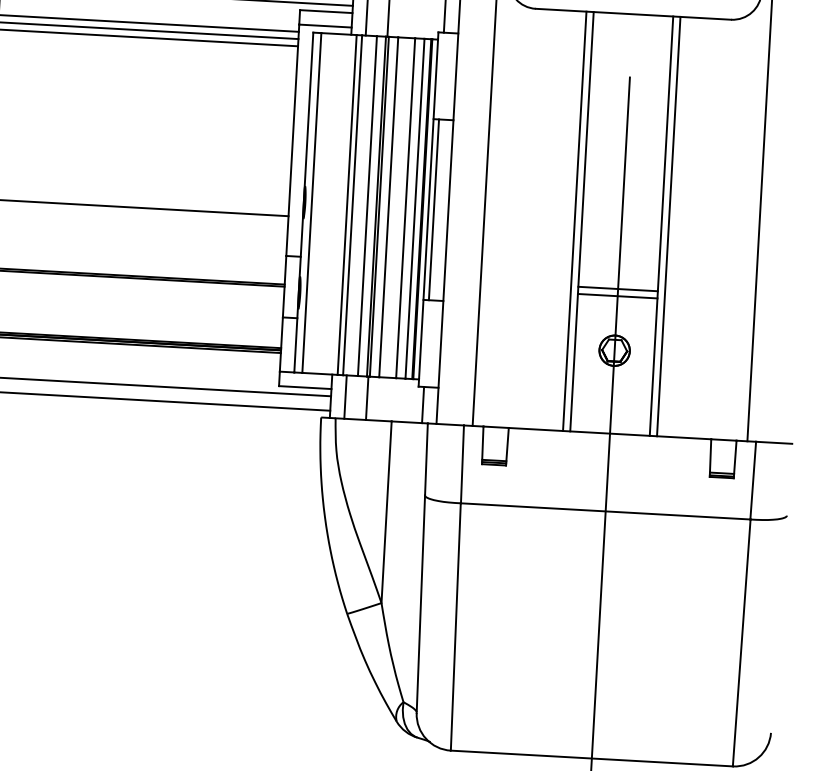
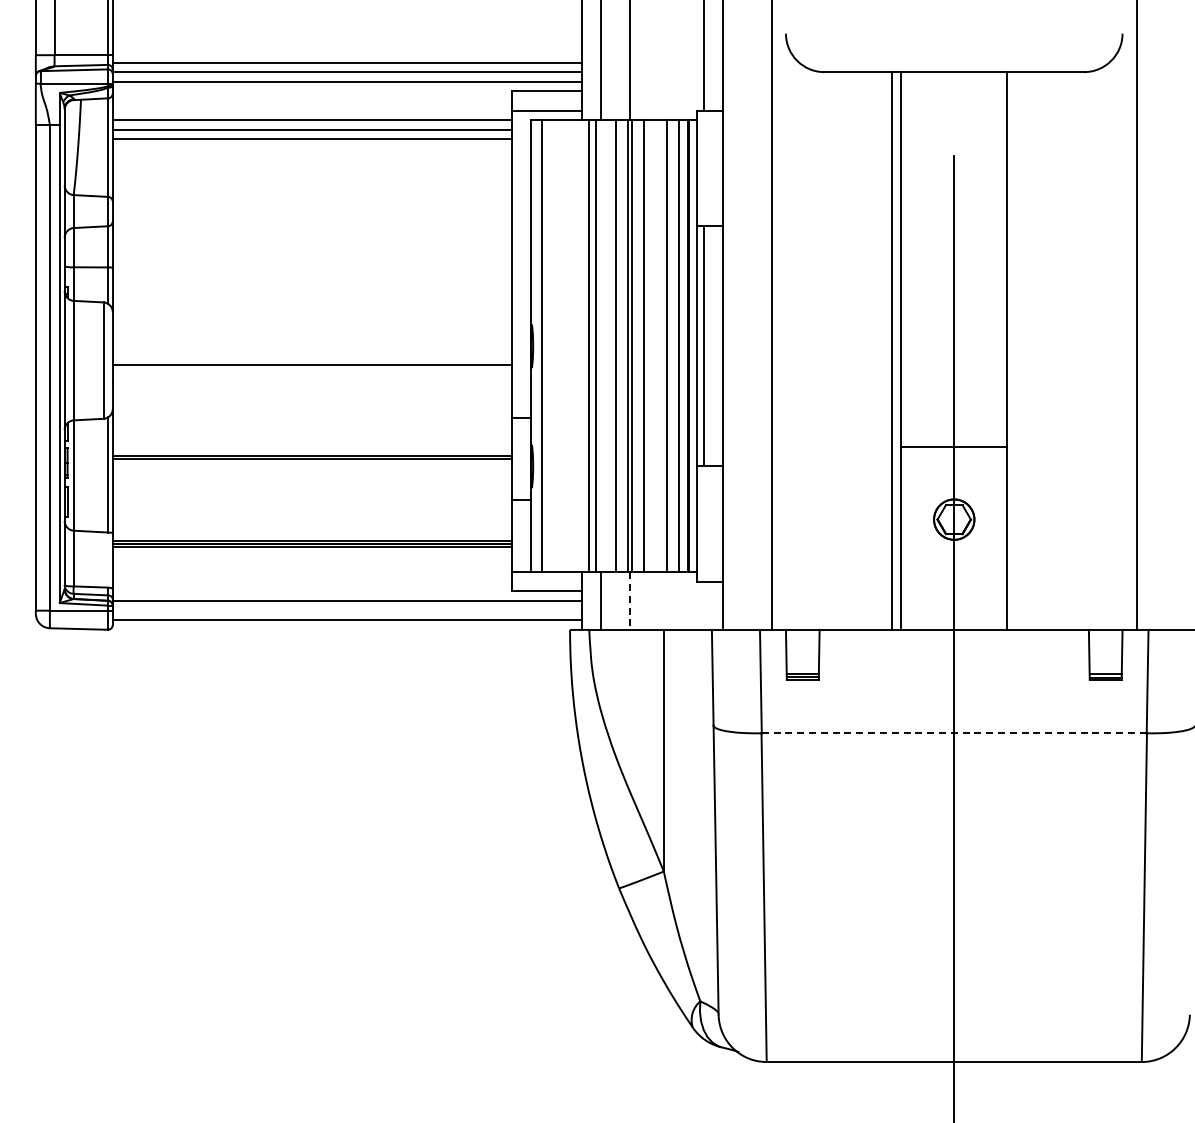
line: (668, 226) -> (1016, 350), removed
line: (618, 288) -> (954, 437), removed
line: (367, 398) -> (629, 601), solid -> dashed
line: (423, 404) -> (704, 605), removed
line: (605, 511) -> (954, 733), solid -> dashed

